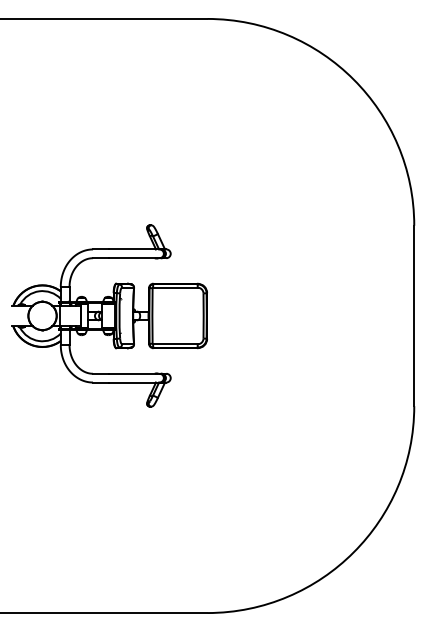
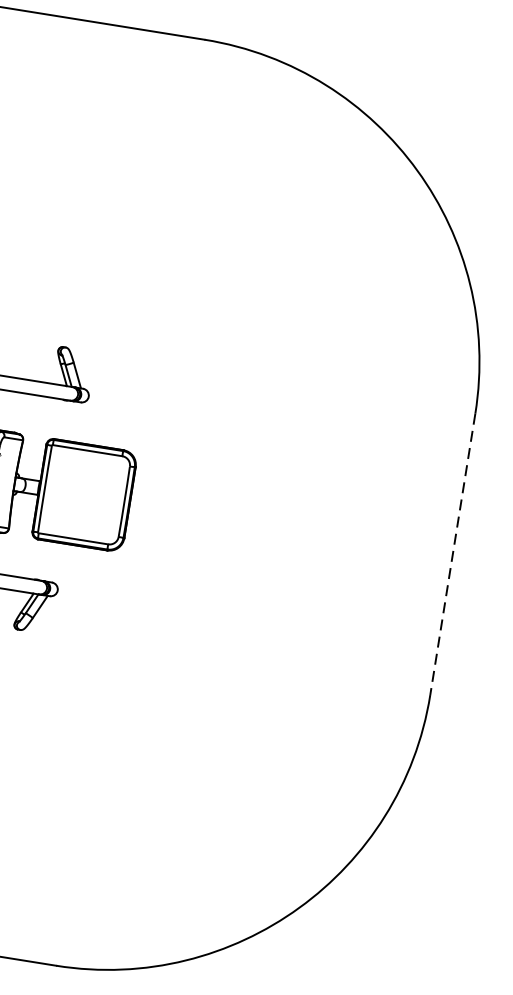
line: (414, 316) -> (453, 555), solid -> dashed

